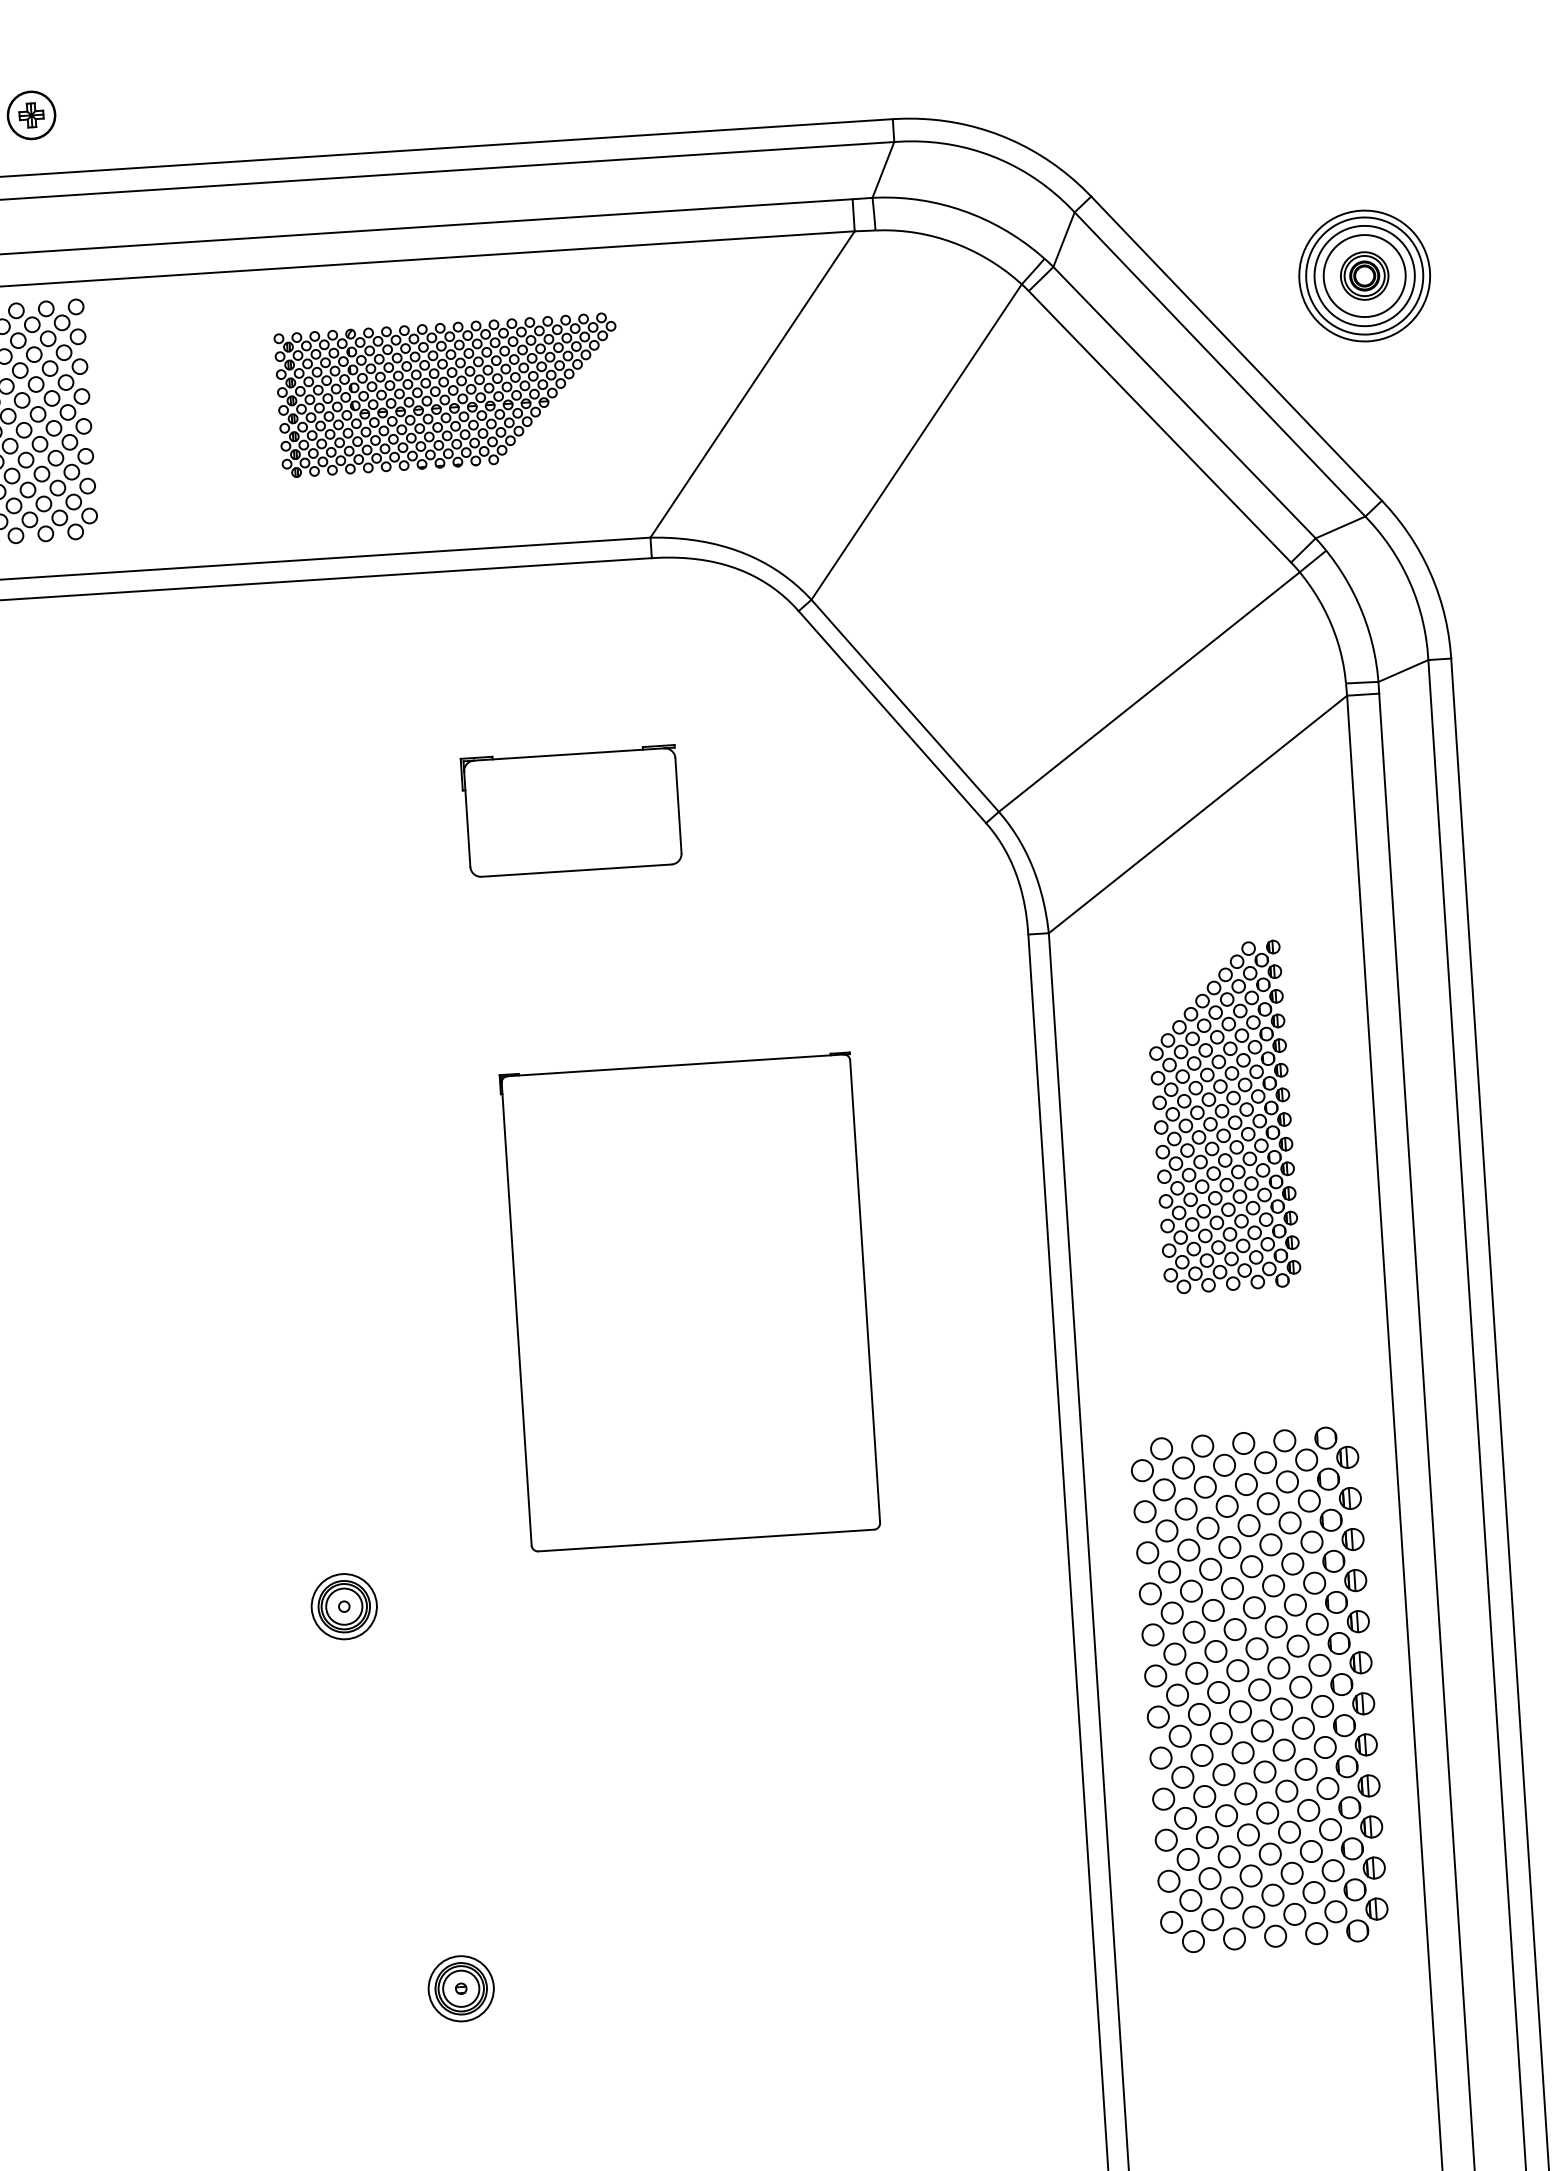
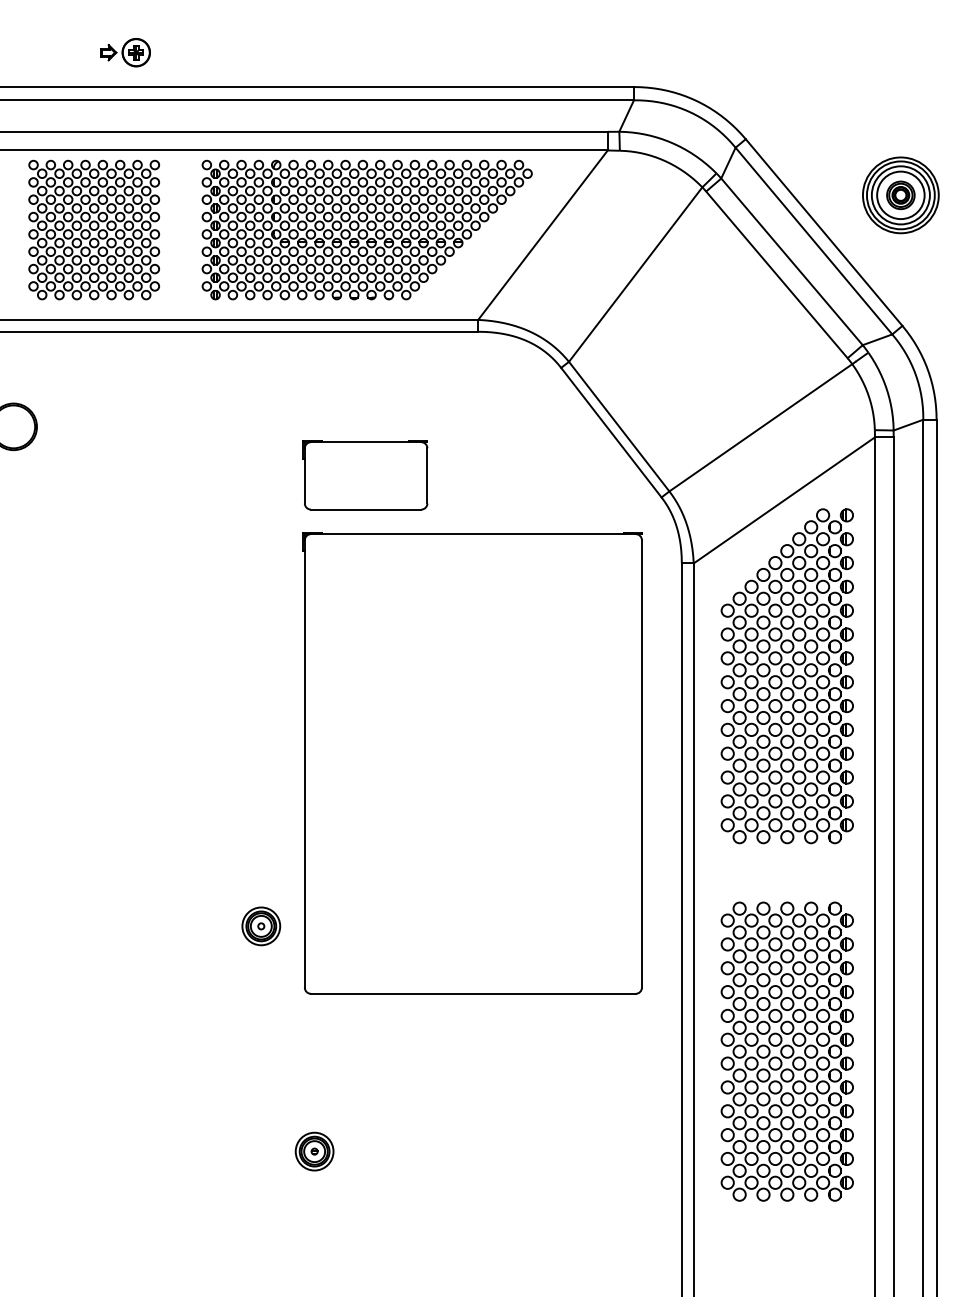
part: (447, 394) -> (366, 229), size x1.67
part: (571, 811) -> (365, 475), moved
part: (1221, 1117) -> (786, 676), size x1.67
part: (689, 1302) -> (472, 763), size x1.67
part: (1258, 1689) -> (786, 1051), moved

